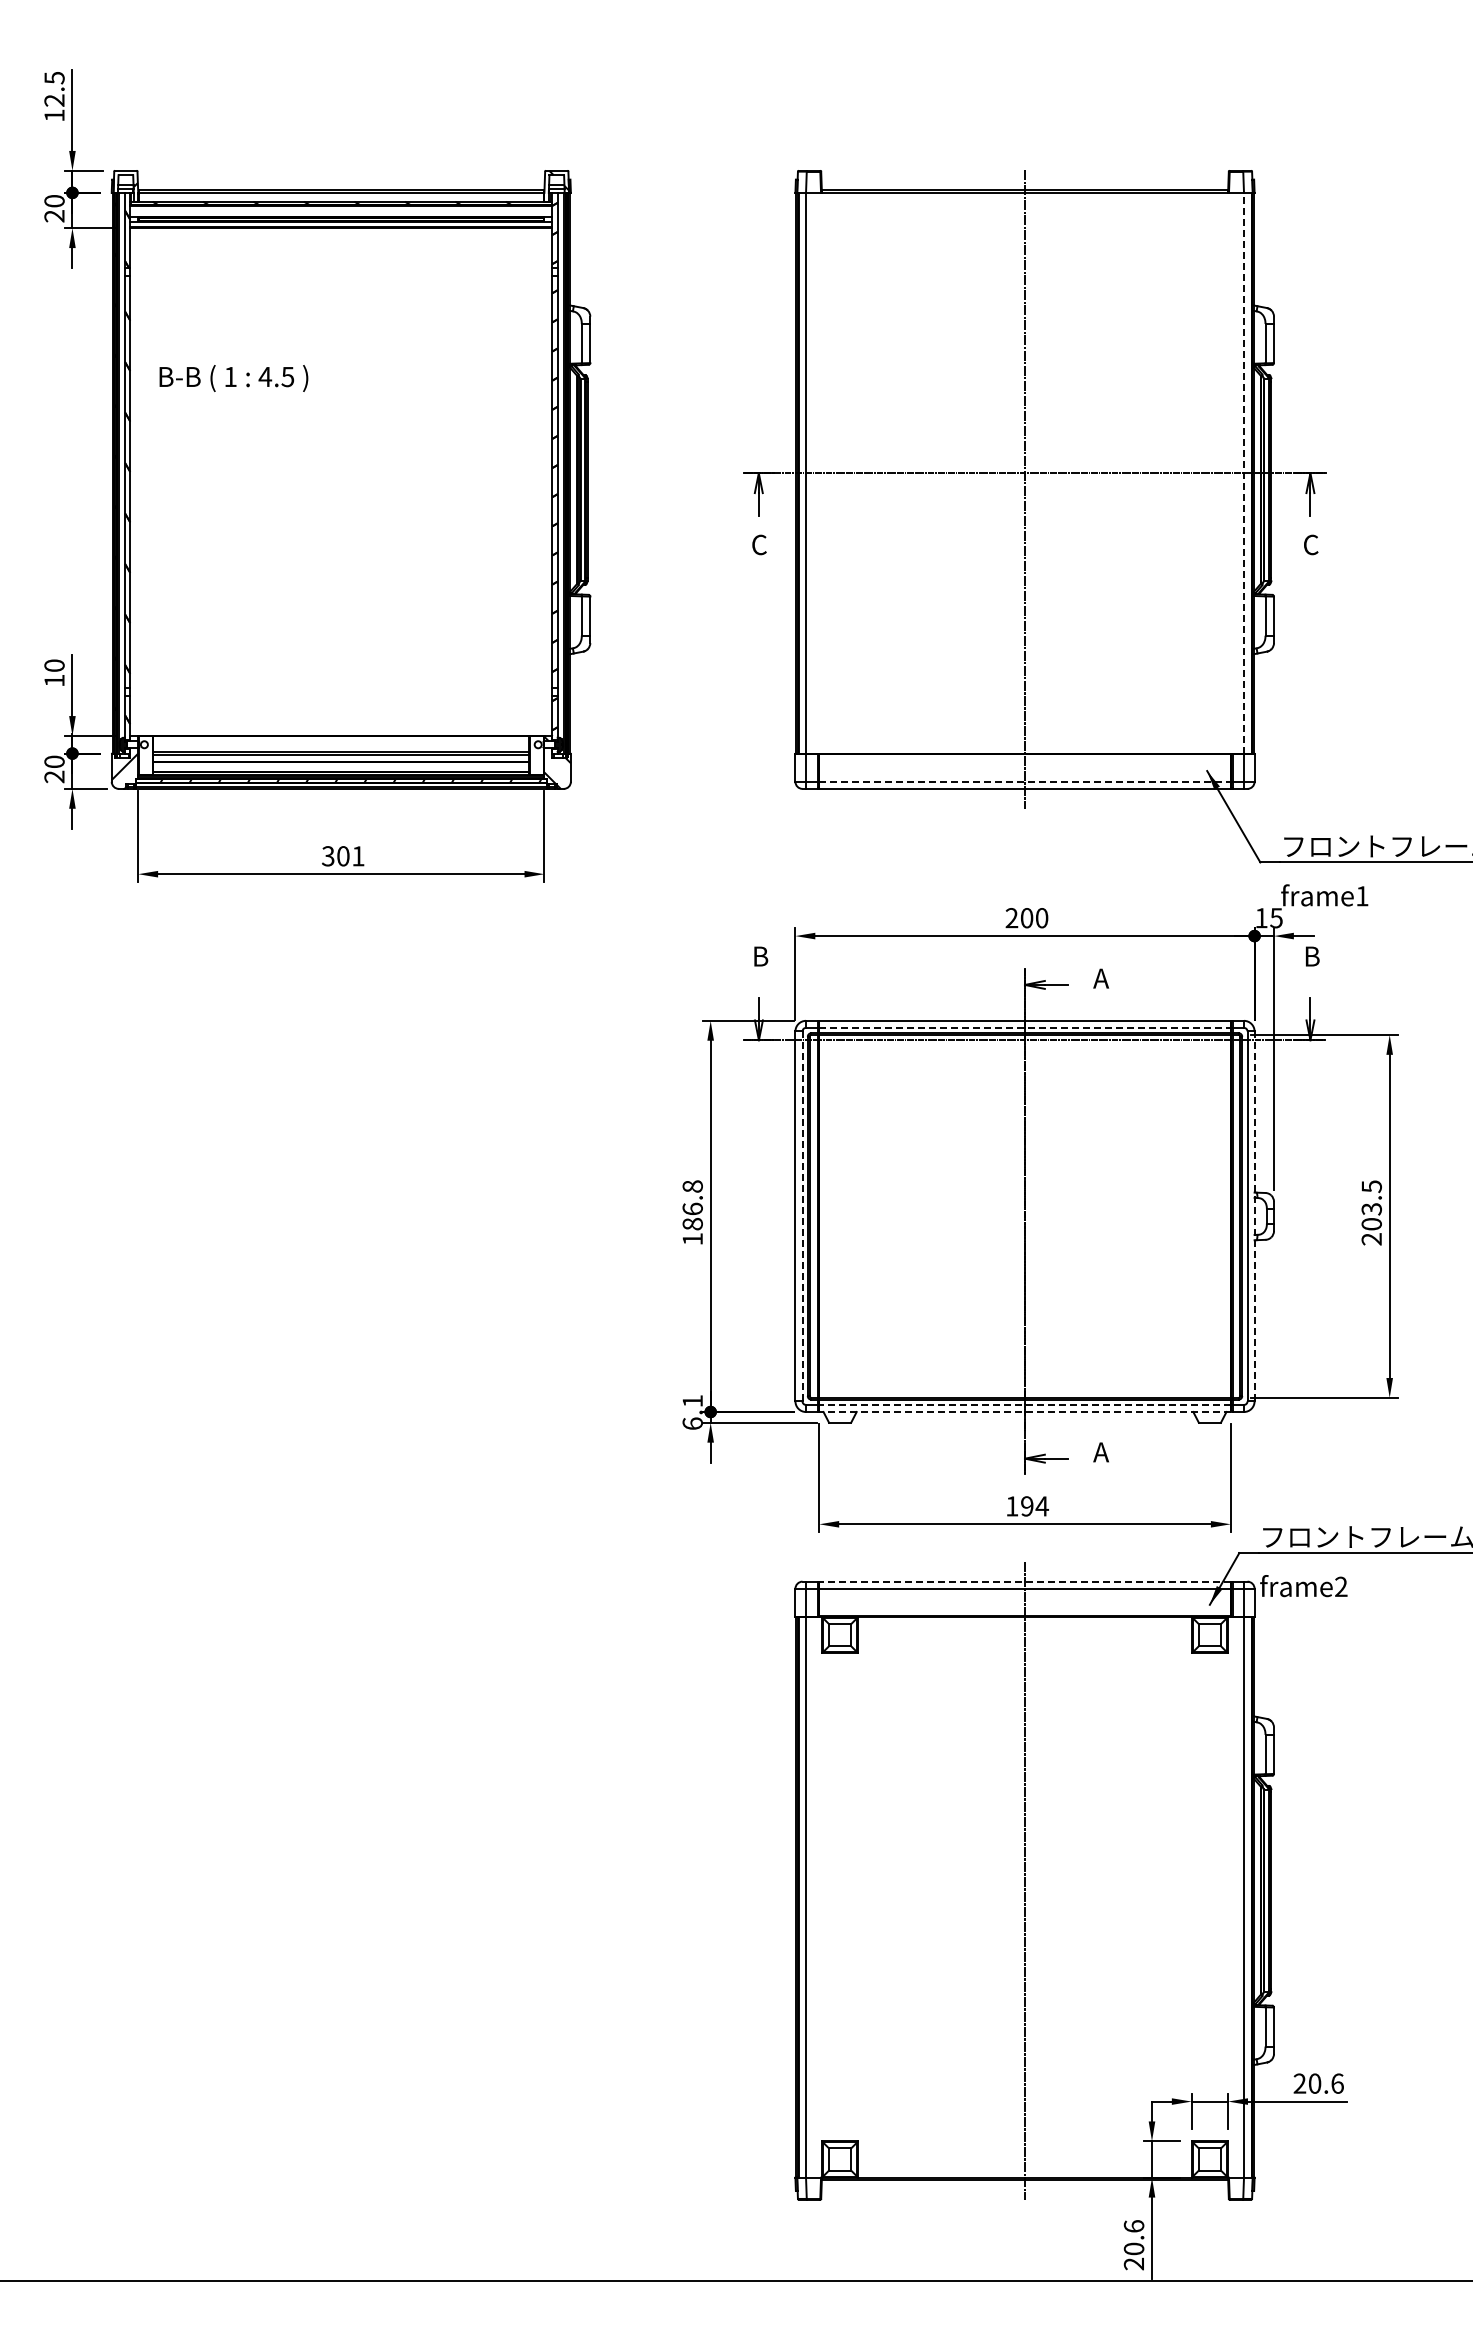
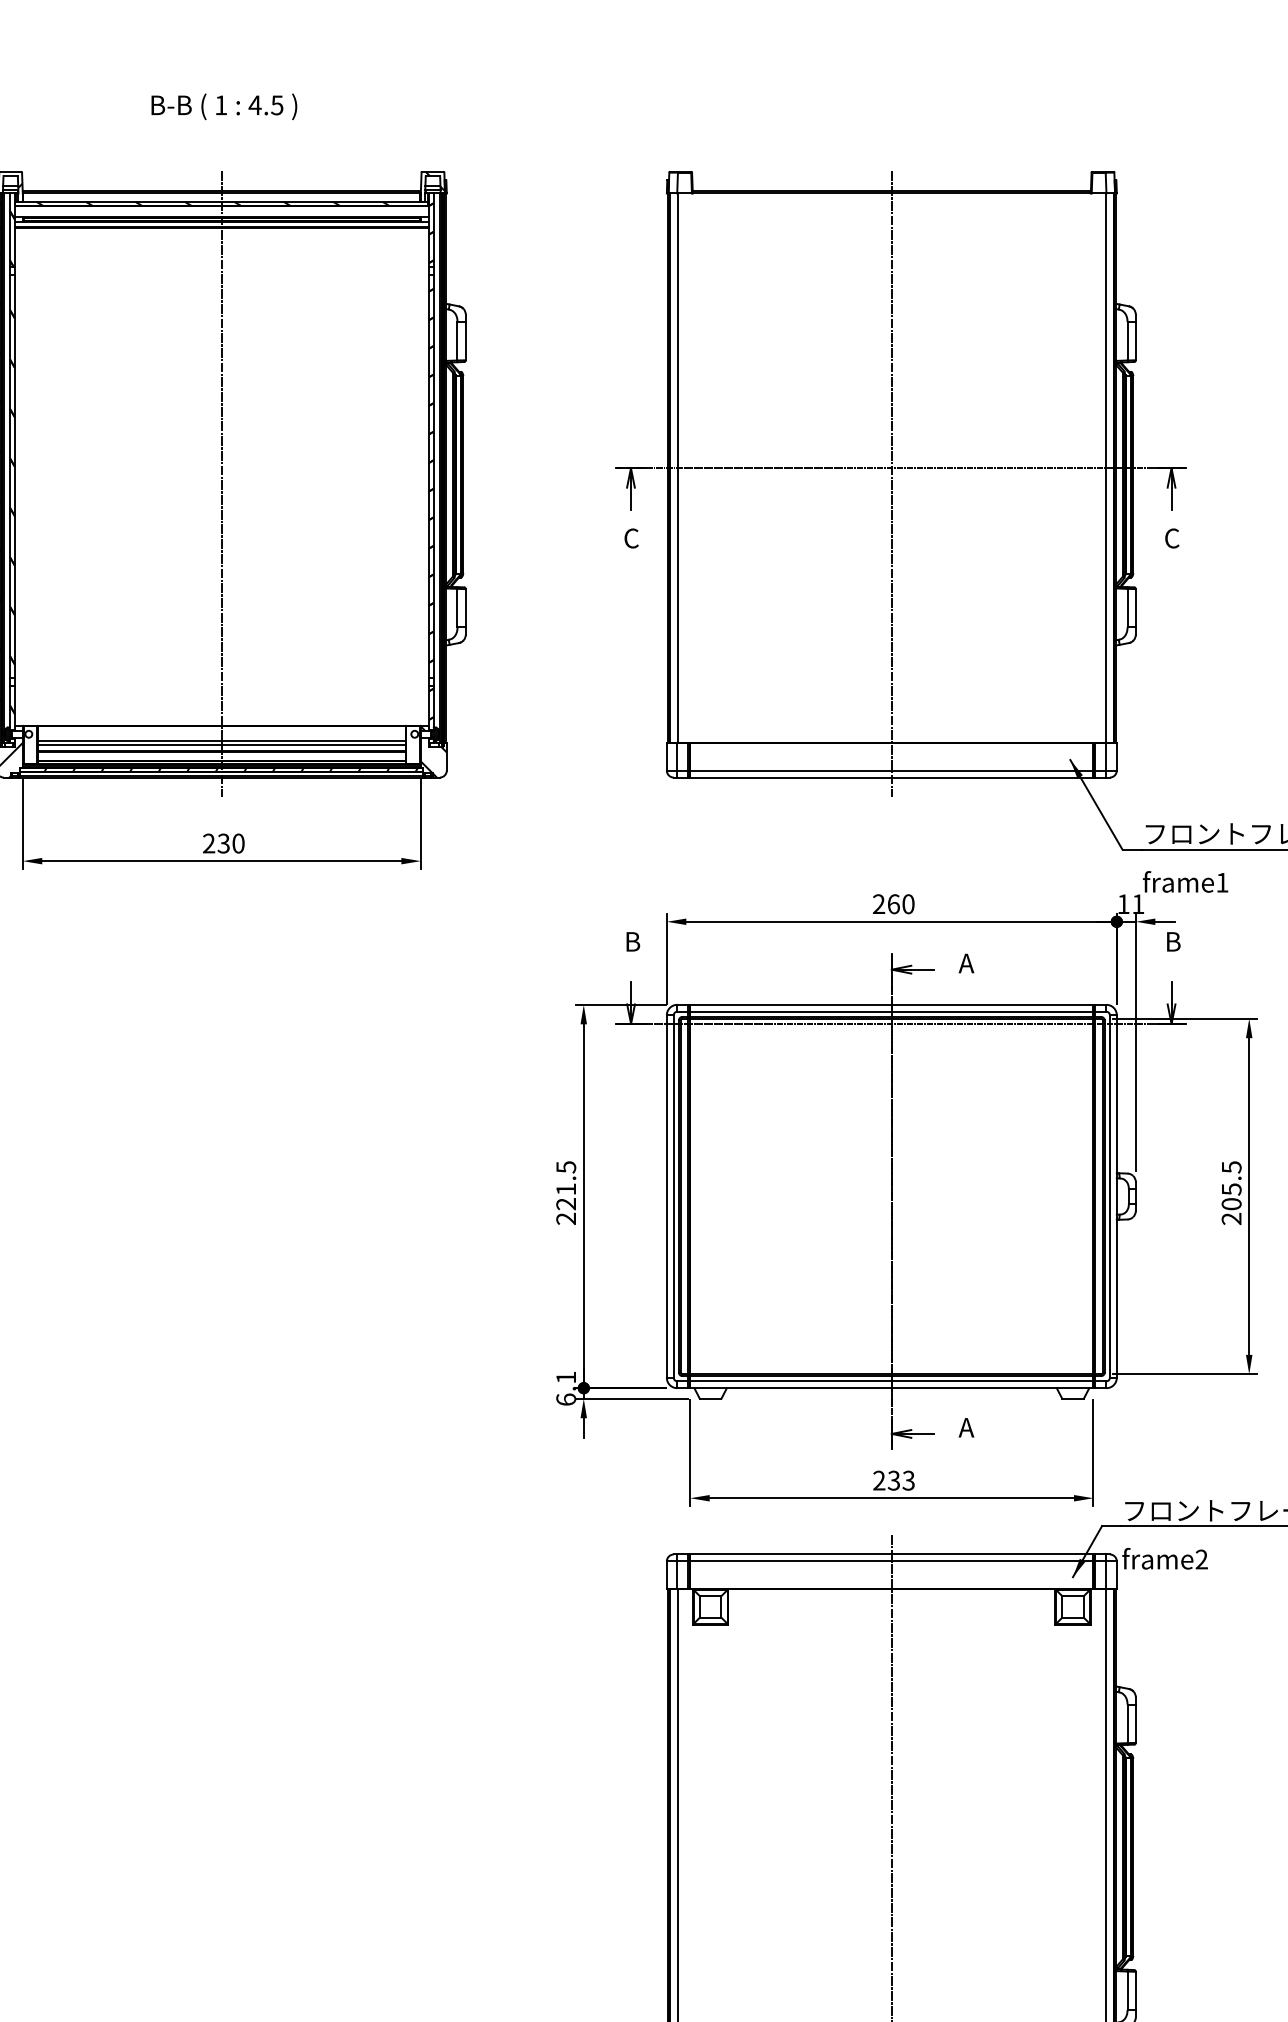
text: (233, 378) -> (223, 106), moved
line: (1243, 472) -> (1105, 467), dashed -> solid
line: (341, 489) -> (221, 484), added
line: (1025, 781) -> (892, 770), dashed -> solid
text: (343, 856) -> (223, 843), 301 -> 230
text: (1027, 918) -> (894, 904), 200 -> 260
text: (1276, 918) -> (1138, 904), 15 -> 11
line: (1025, 1027) -> (892, 1011), dashed -> solid
text: (1371, 1208) -> (1231, 1188), 203.5 -> 205.5
text: (692, 1212) -> (565, 1192), 186.8 -> 221.5
line: (802, 1216) -> (673, 1196), dashed -> solid
line: (1254, 1216) -> (1116, 1196), dashed -> solid
line: (1025, 1404) -> (892, 1380), dashed -> solid
line: (1025, 1412) -> (892, 1388), dashed -> solid
text: (1027, 1506) -> (894, 1480), 194 -> 233
line: (1025, 1581) -> (892, 1554), dashed -> solid

